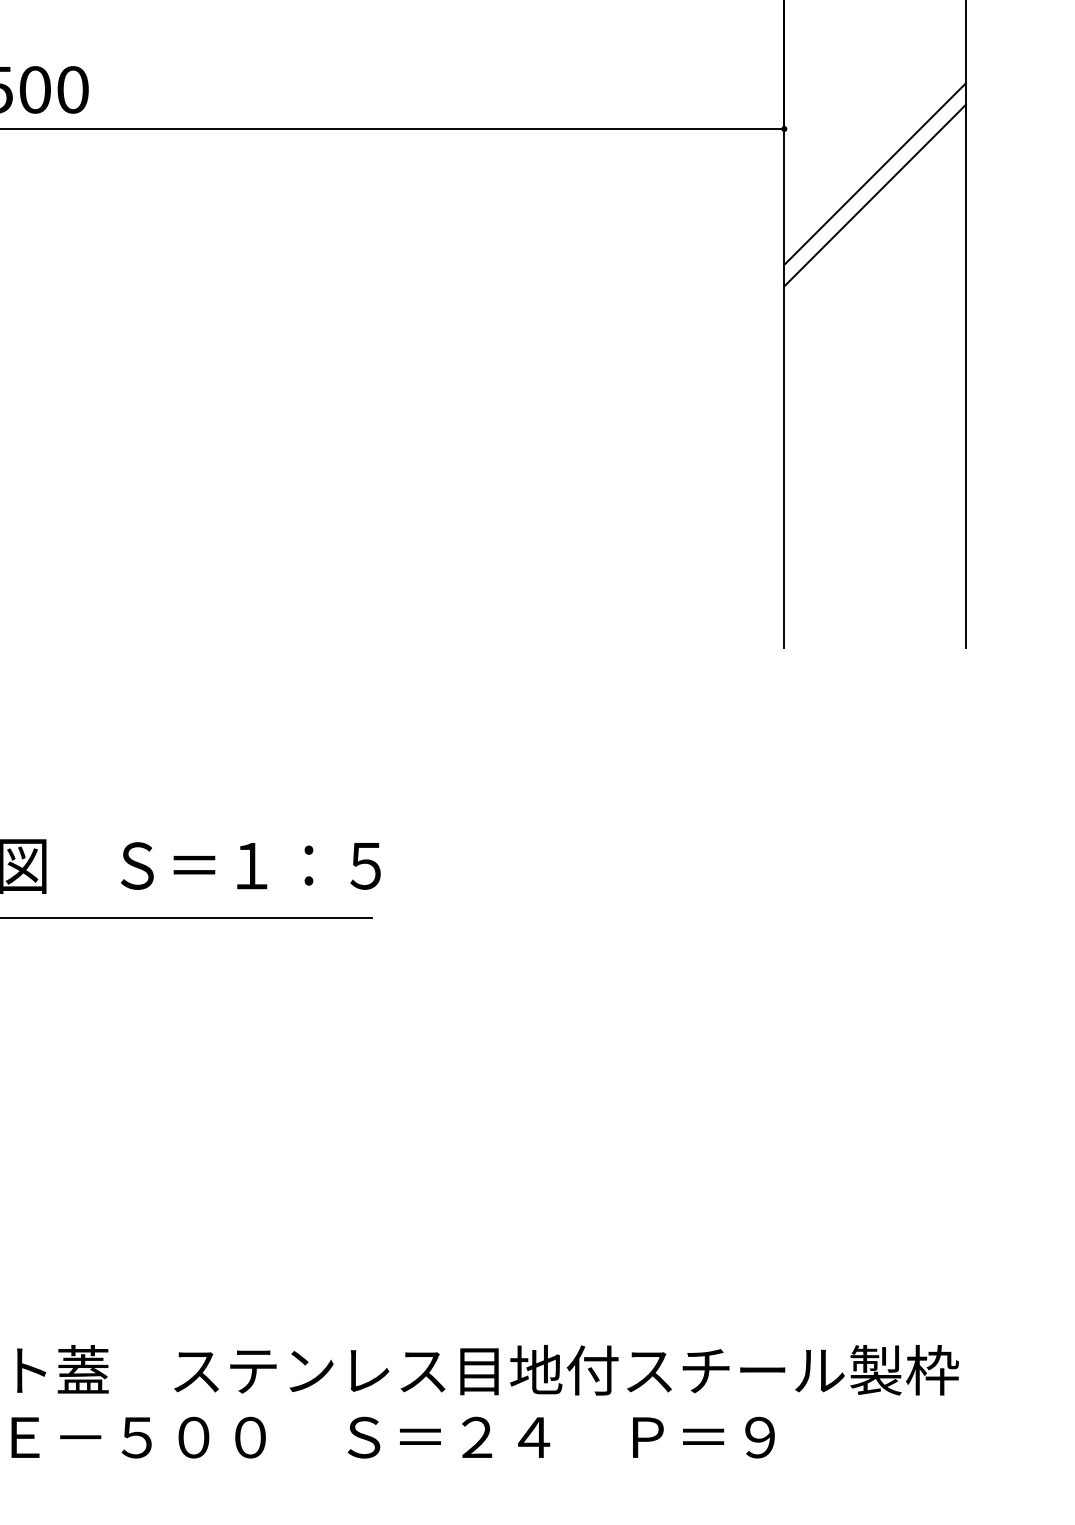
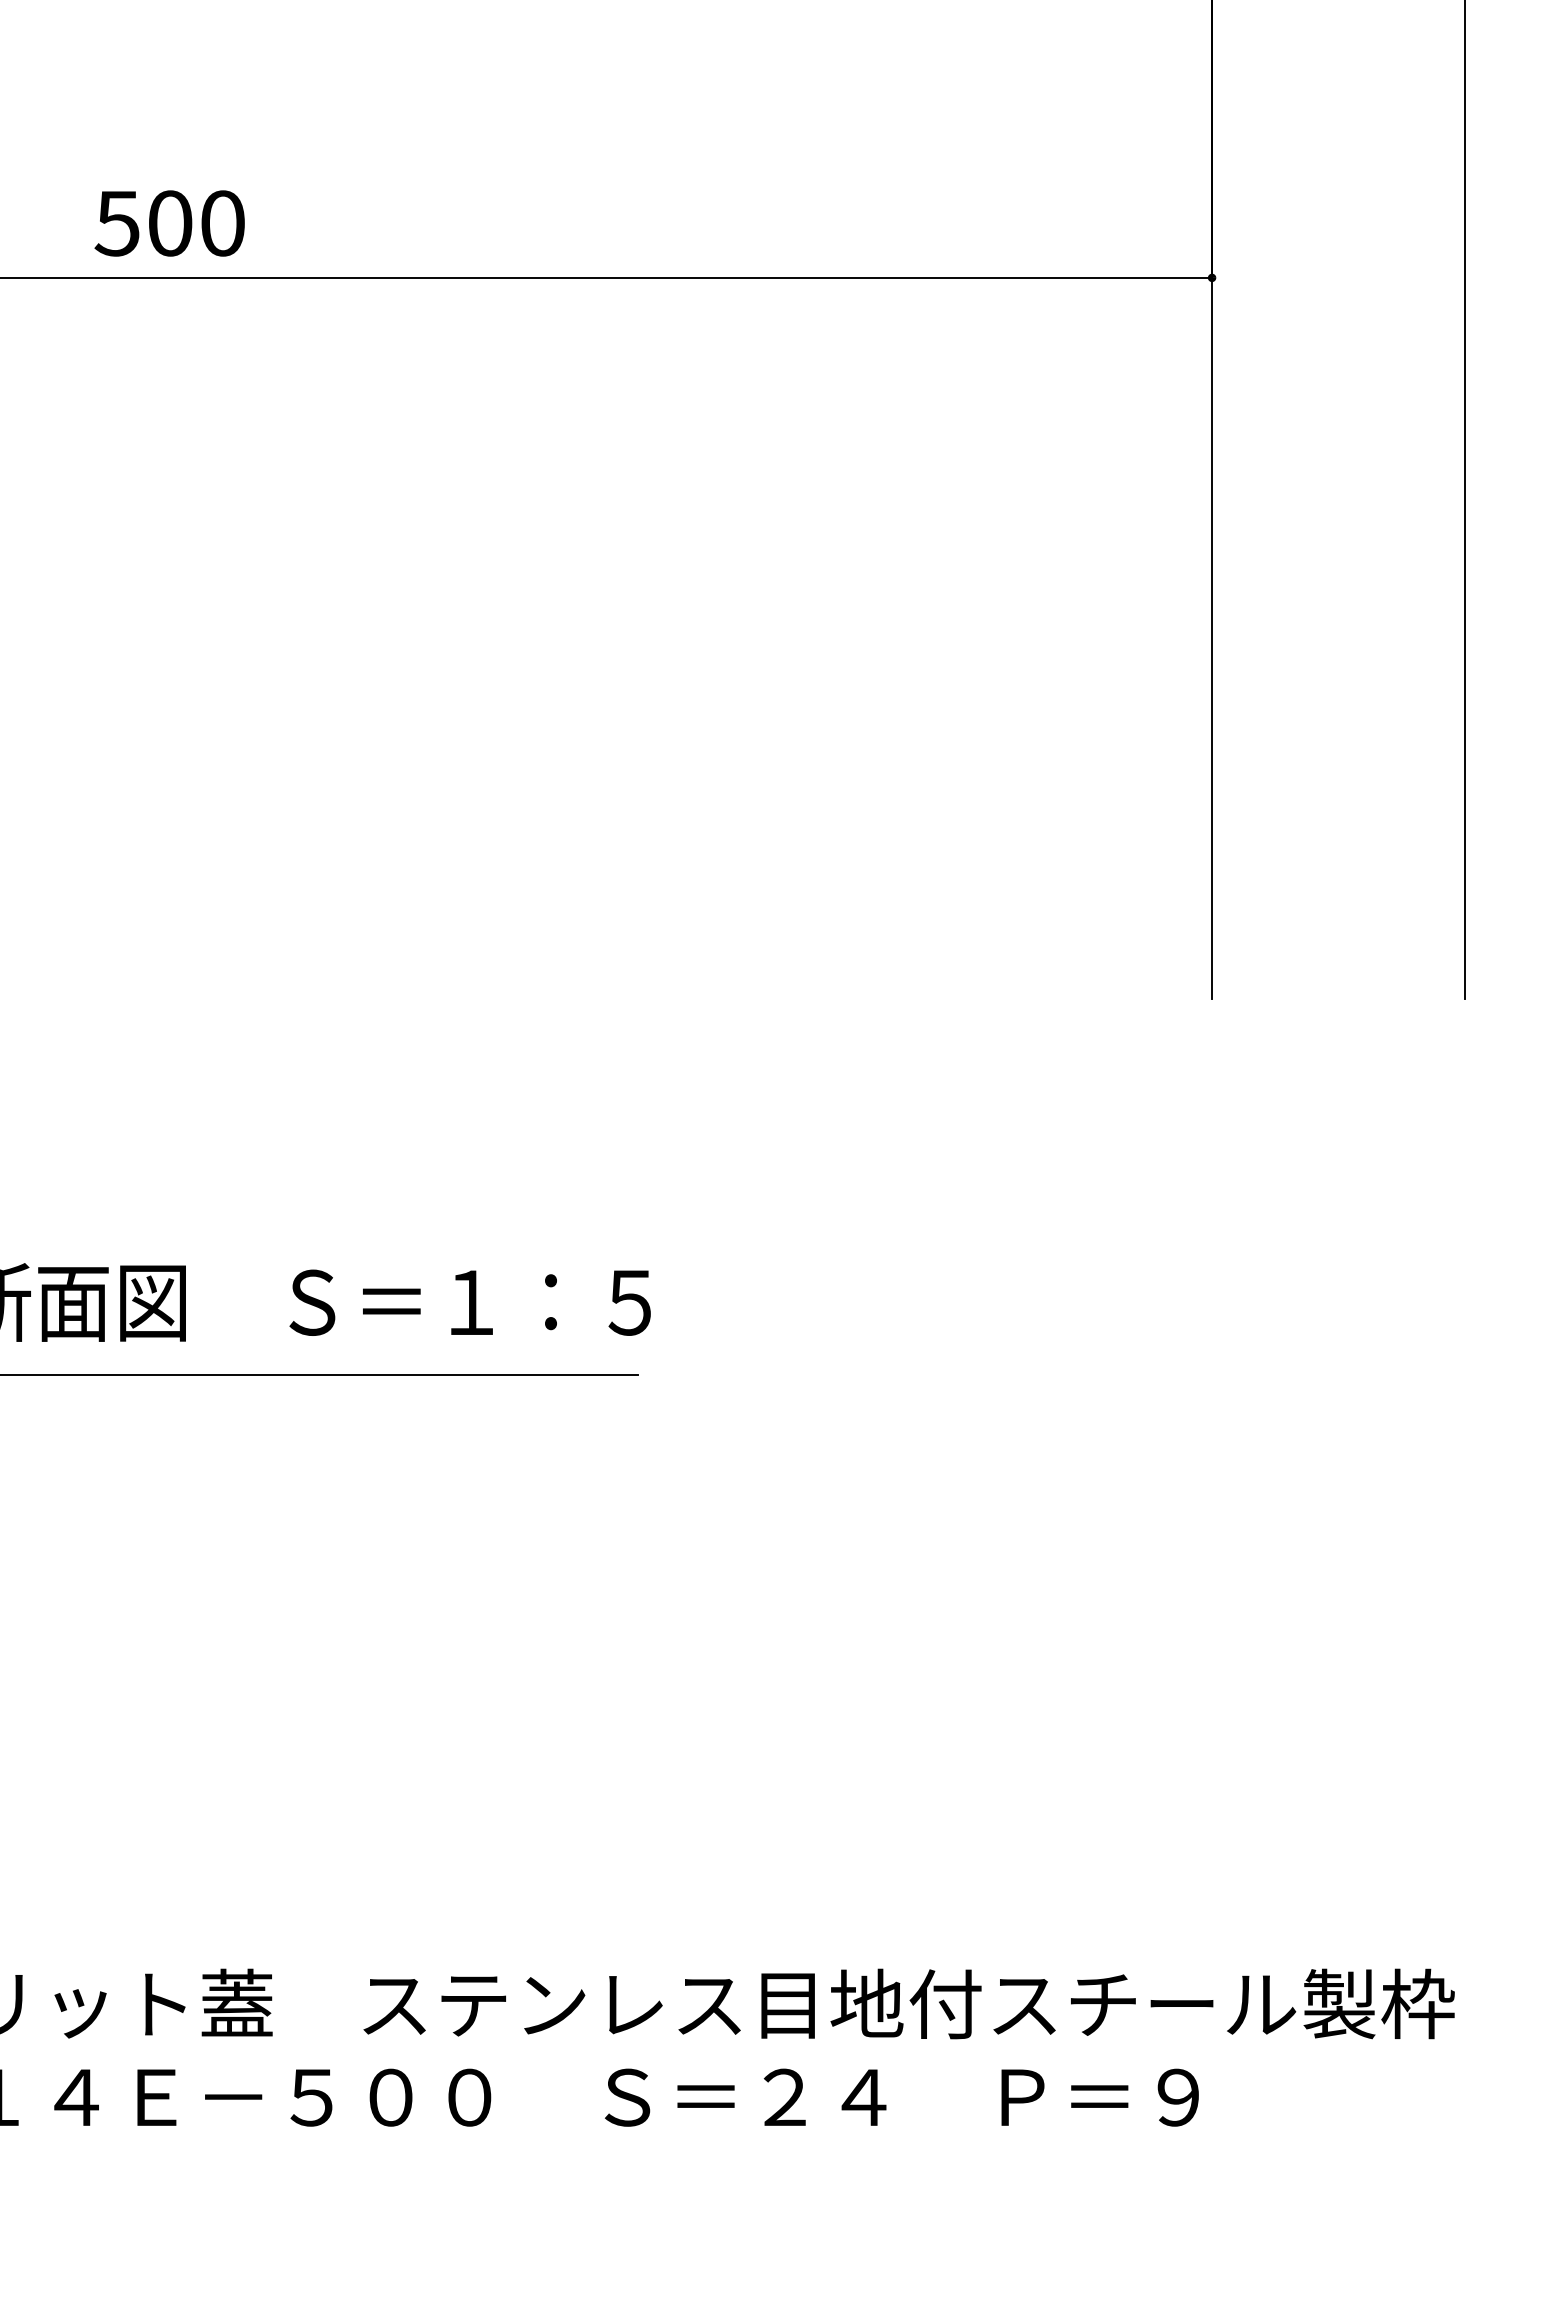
line: (875, 174) -> (1338, 340), removed
line: (875, 195) -> (1338, 370), removed

